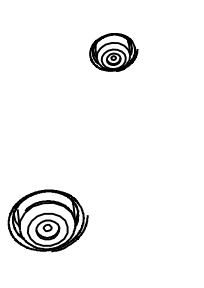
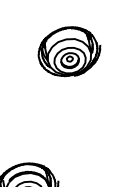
part: (113, 52) -> (69, 51), size x1.67

